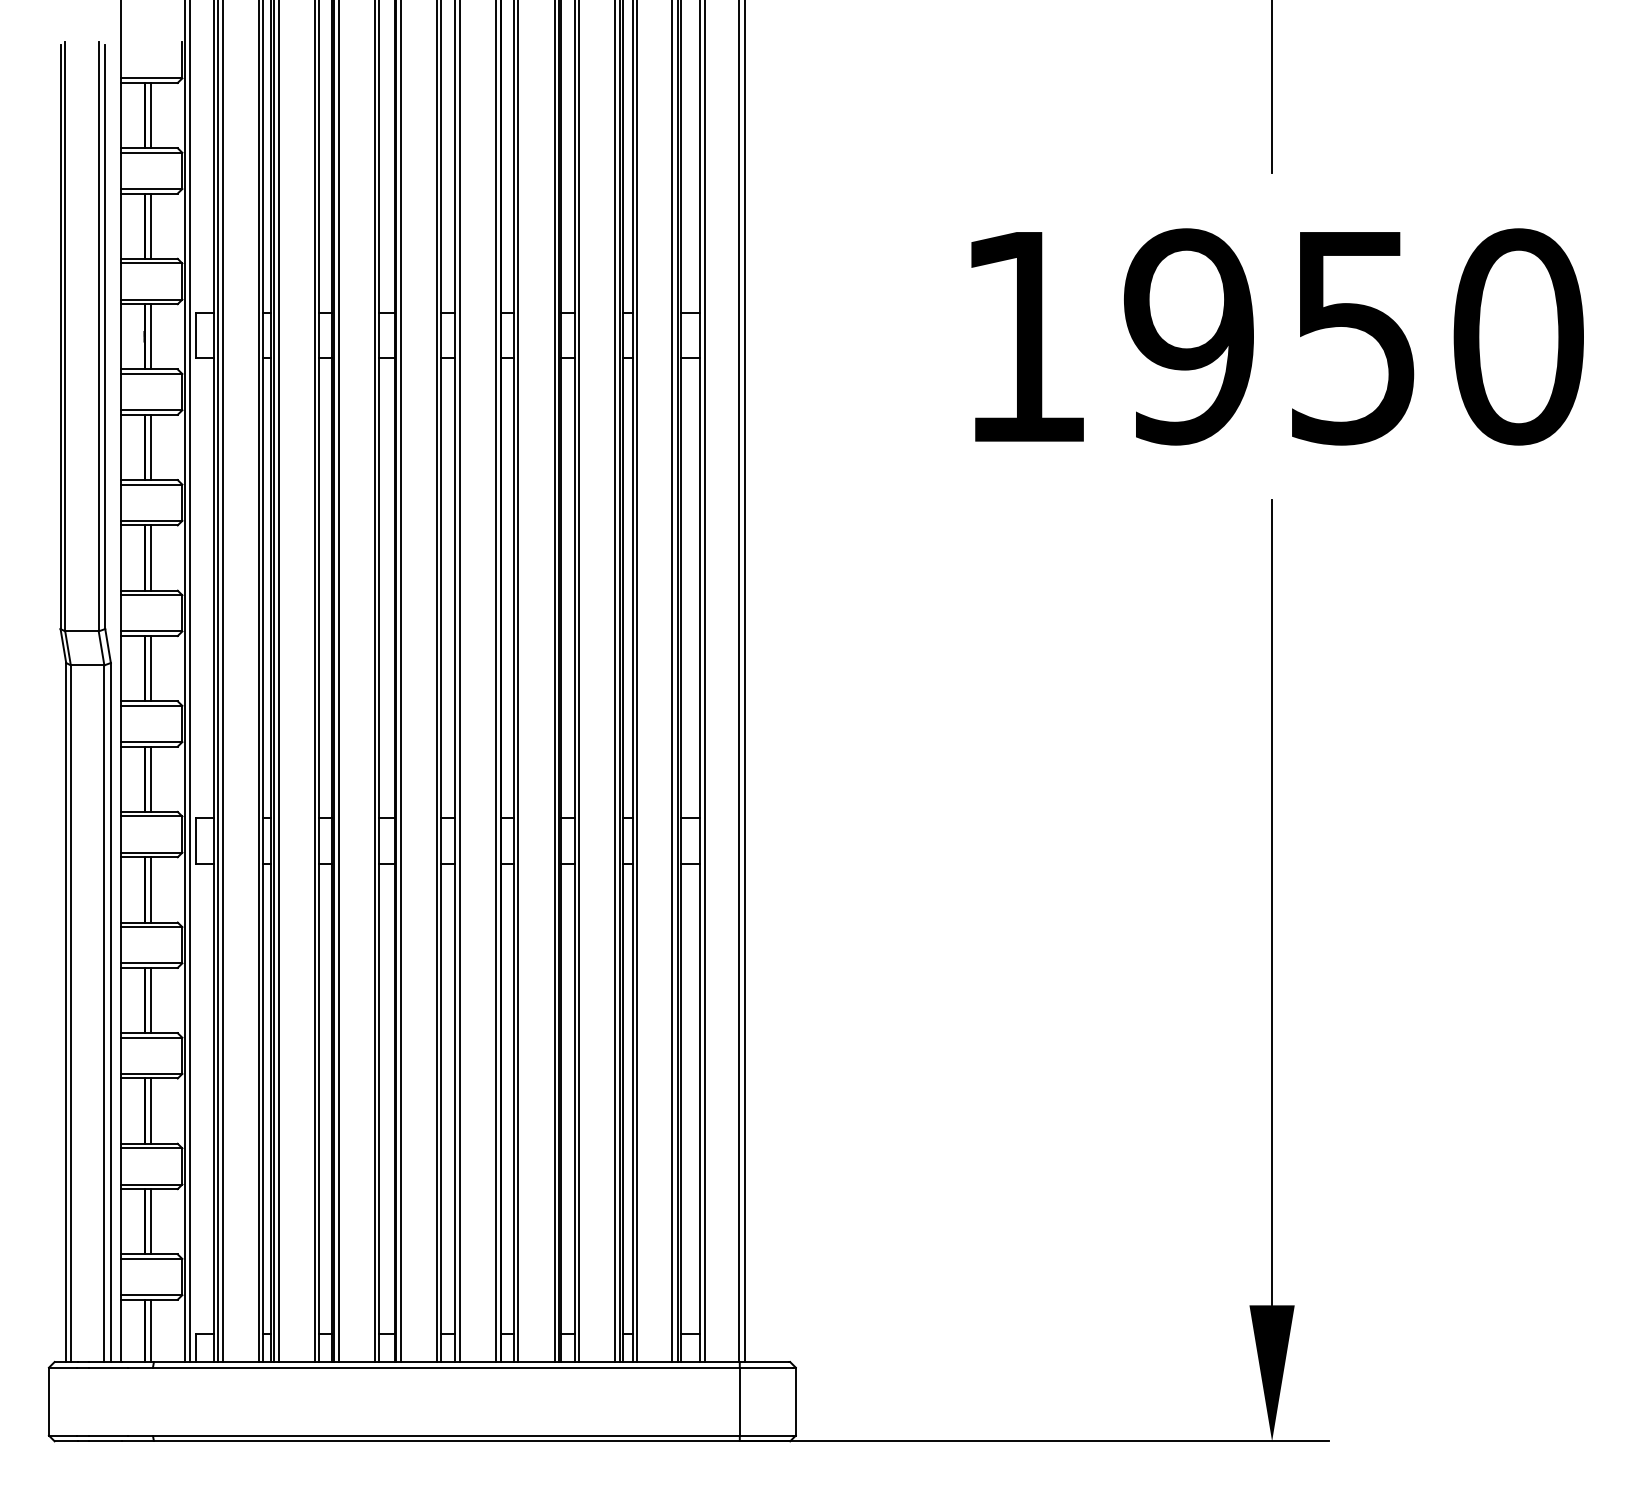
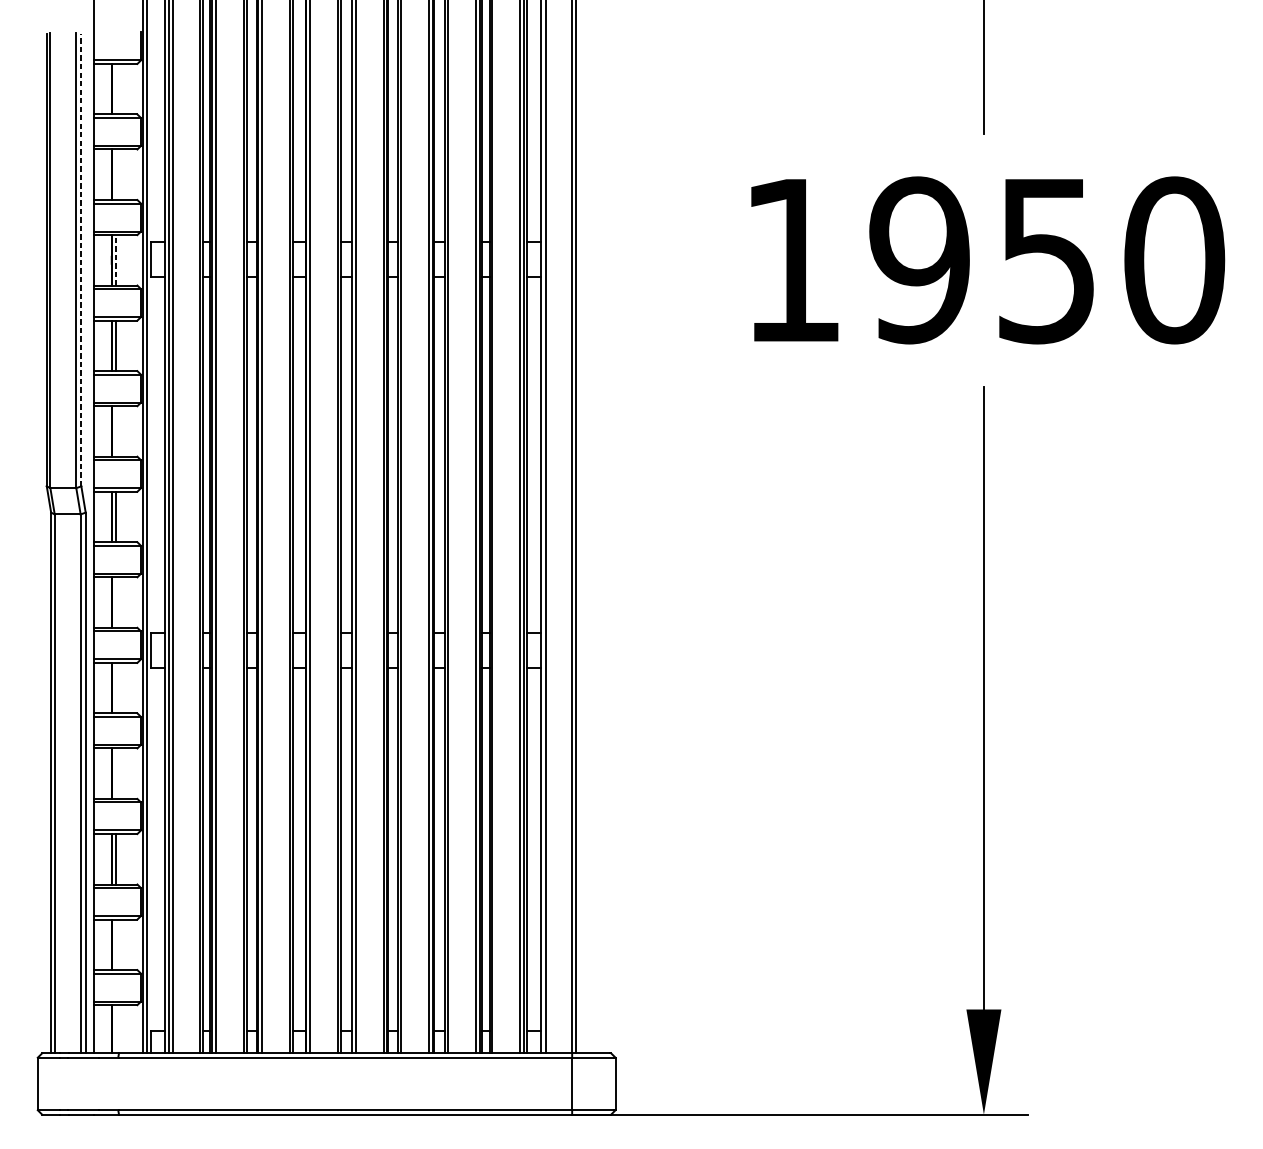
line: (150, 115) -> (116, 89), removed
line: (150, 225) -> (116, 174), removed
line: (105, 336) -> (81, 260), solid -> dashed
line: (150, 336) -> (116, 260), solid -> dashed
line: (150, 557) -> (116, 431), removed
line: (150, 778) -> (116, 601), removed
line: (150, 889) -> (116, 687), removed
line: (150, 1000) -> (116, 773), removed
line: (150, 1221) -> (116, 944), removed
line: (150, 1330) -> (116, 1028), removed

